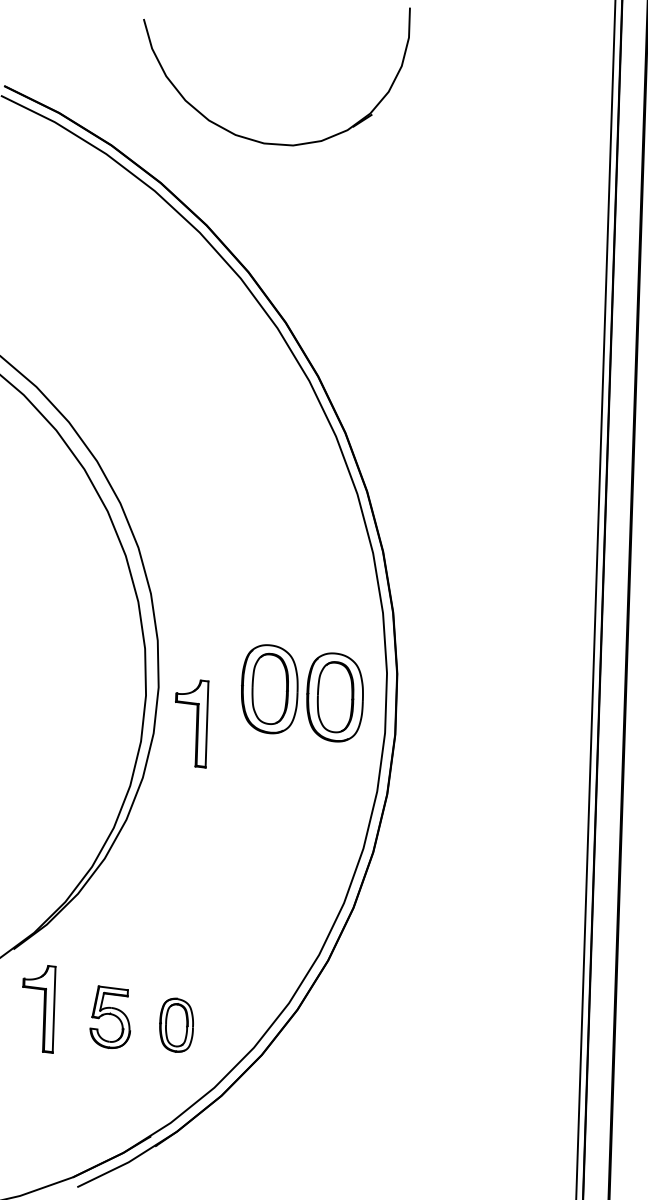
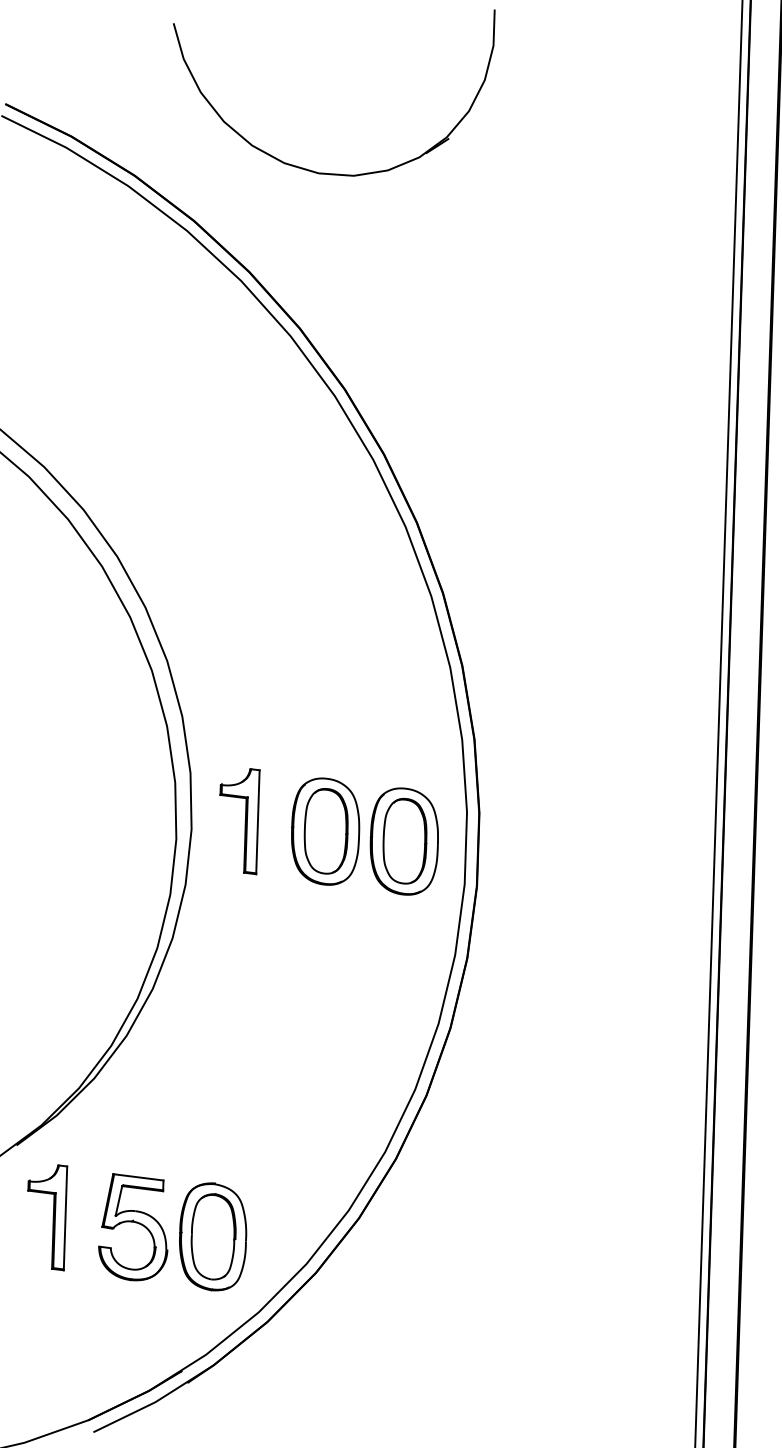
part: (191, 723) -> (239, 821), moved
part: (110, 1017) -> (133, 1227), size x1.43
part: (176, 1024) -> (213, 1236), size x1.67

